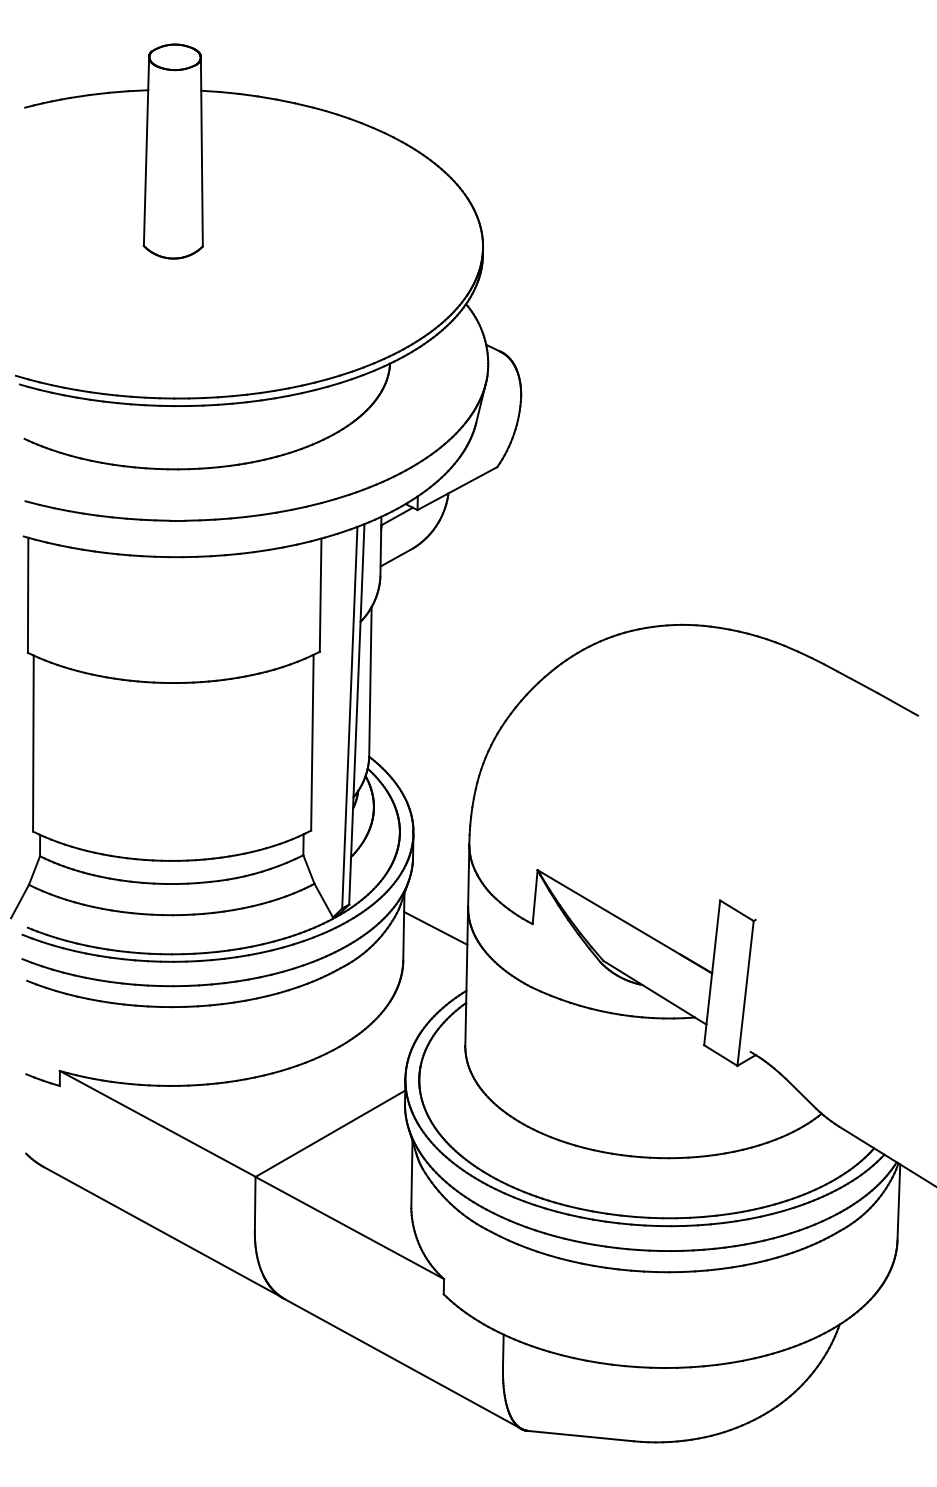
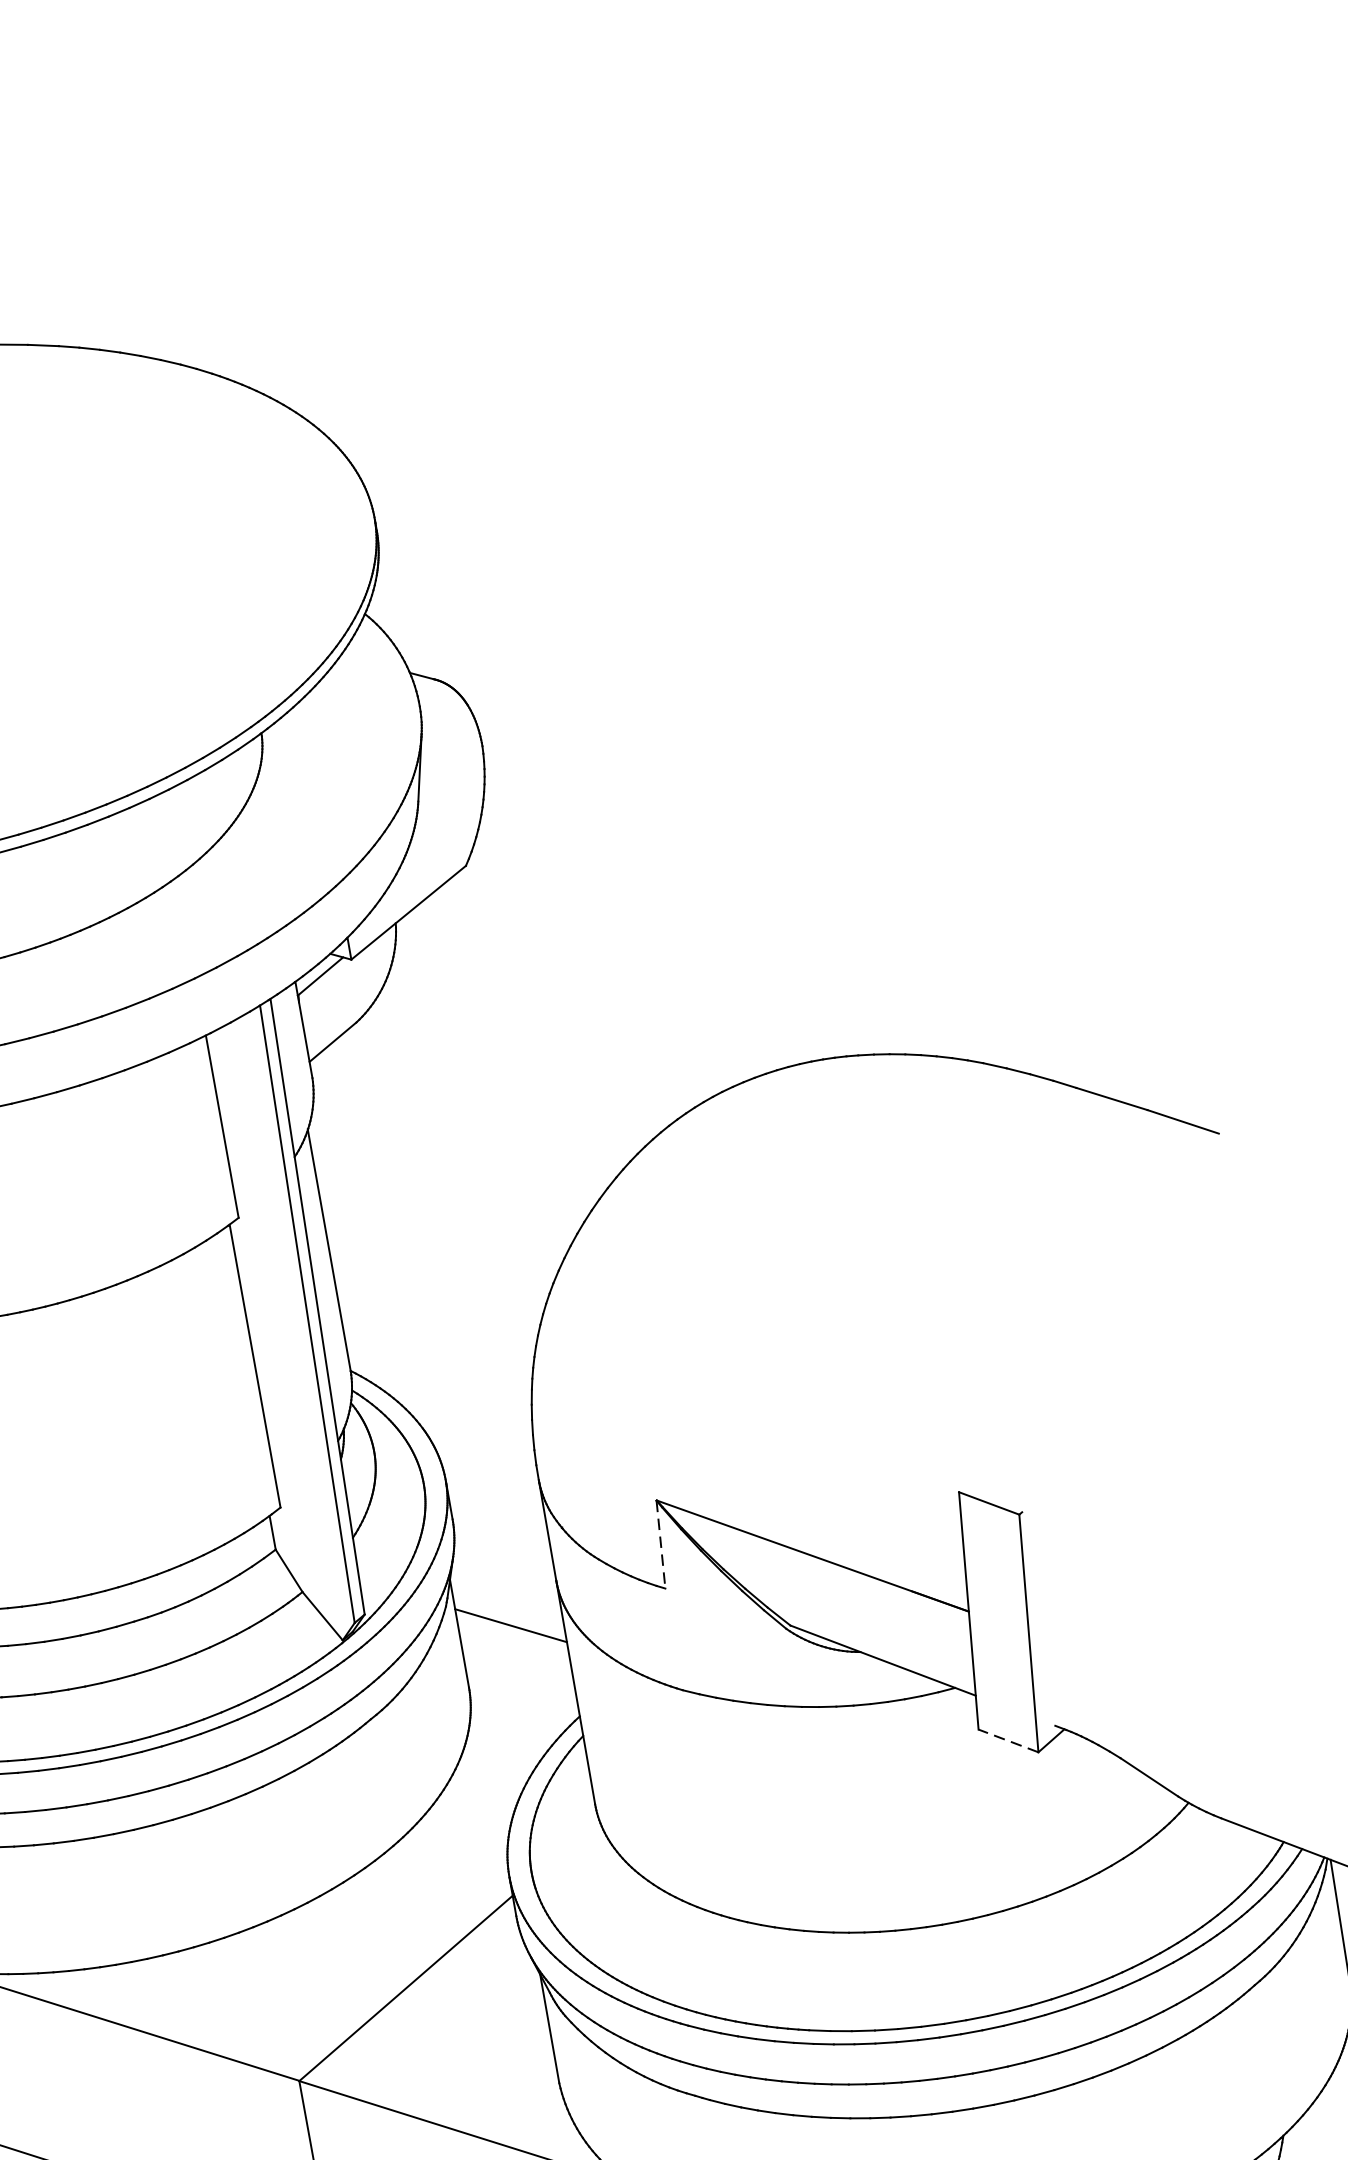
line: (535, 897) -> (661, 1544), solid -> dashed
line: (720, 1055) -> (1007, 1740), solid -> dashed

